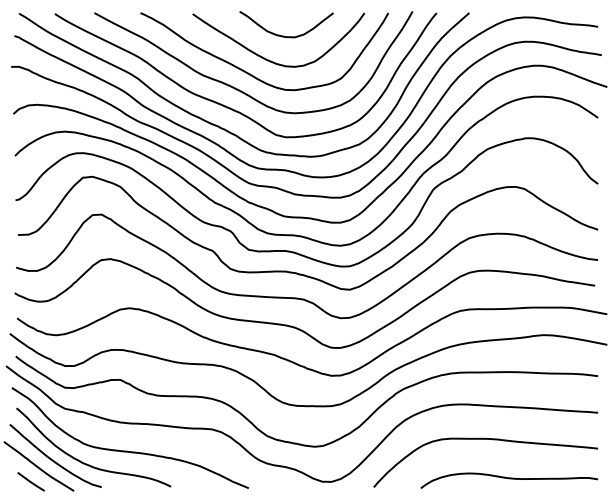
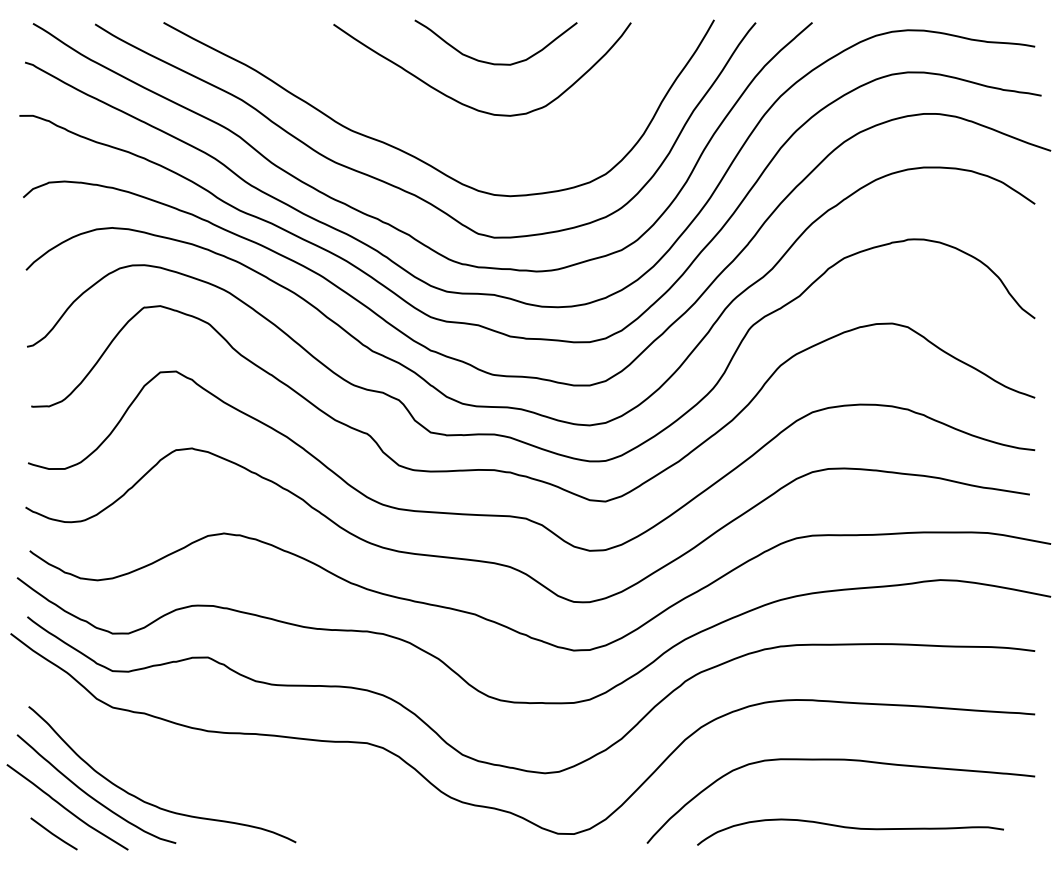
curve: (252, 74) -> (437, 129), removed
curve: (127, 450) -> (220, 779), removed
curve: (509, 479) -> (850, 829), moved

